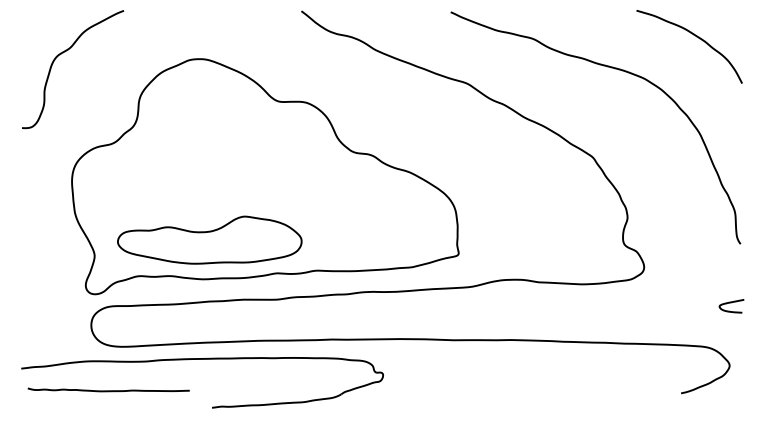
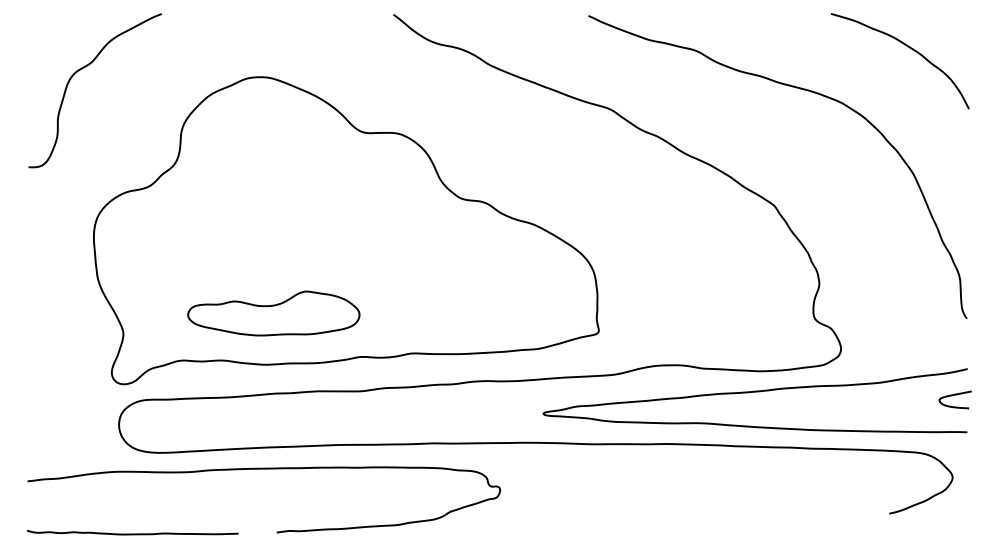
part: (209, 239) -> (273, 312), size x0.71
curve: (575, 301) -> (751, 393), added
curve: (108, 390) -> (132, 533), moved

